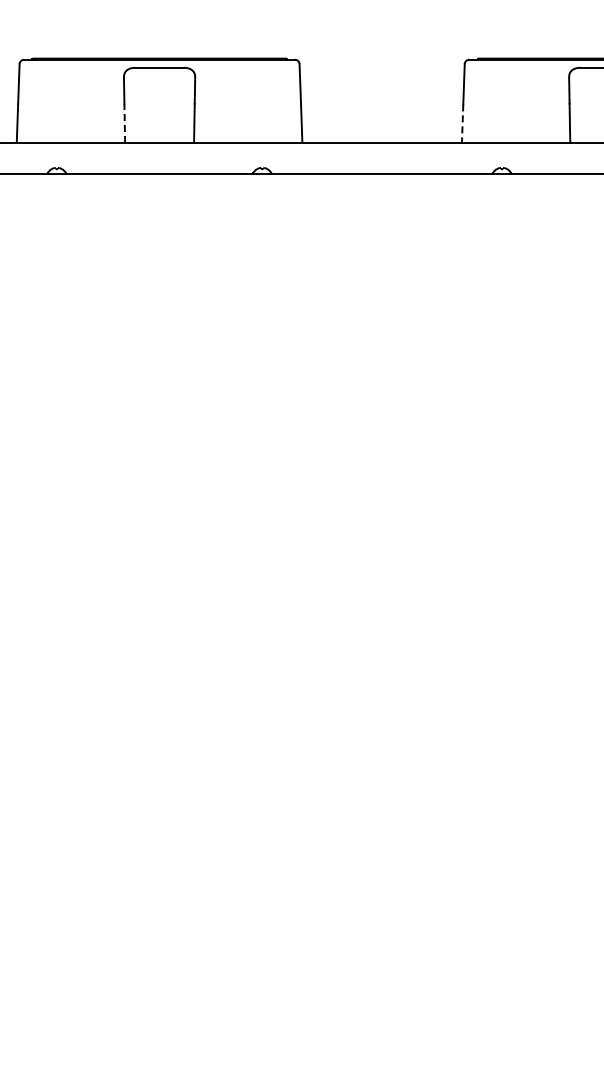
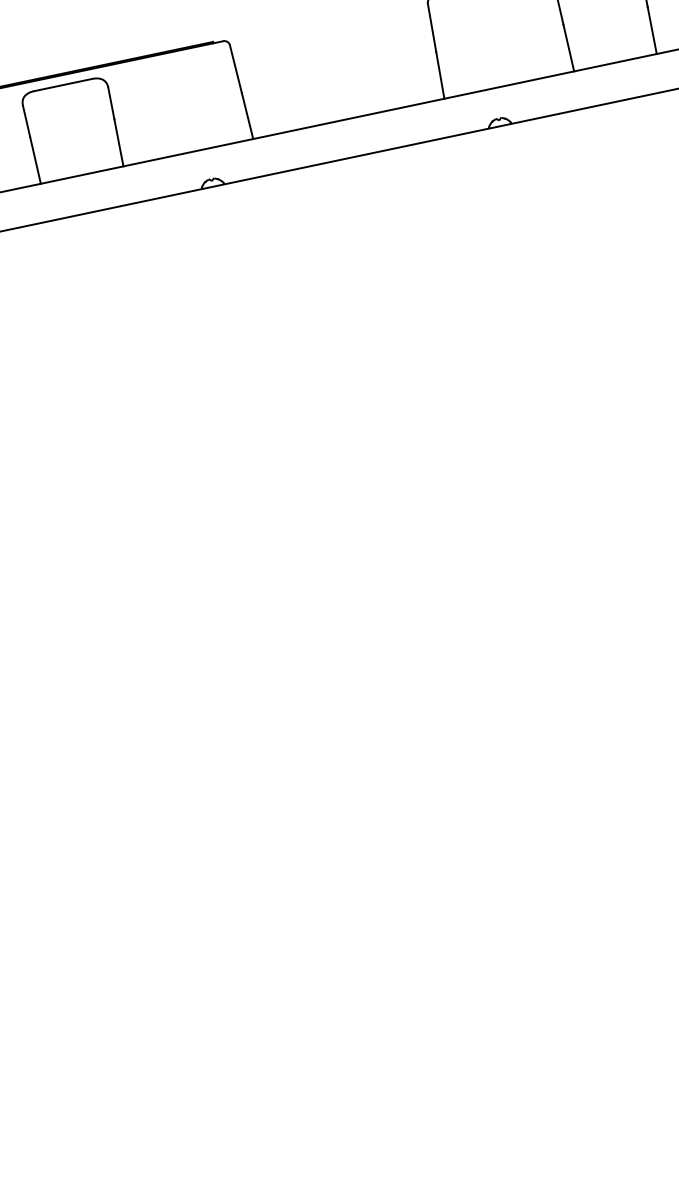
line: (124, 123) -> (35, 160), dashed -> solid
line: (462, 124) -> (440, 76), dashed -> solid

